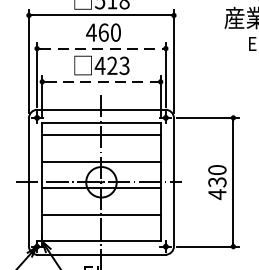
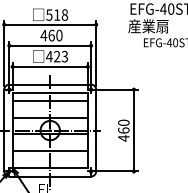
line: (101, 48) -> (50, 45), dashed -> solid
line: (101, 81) -> (50, 66), dashed -> solid
text: (216, 182) -> (123, 130), 430 -> 460

